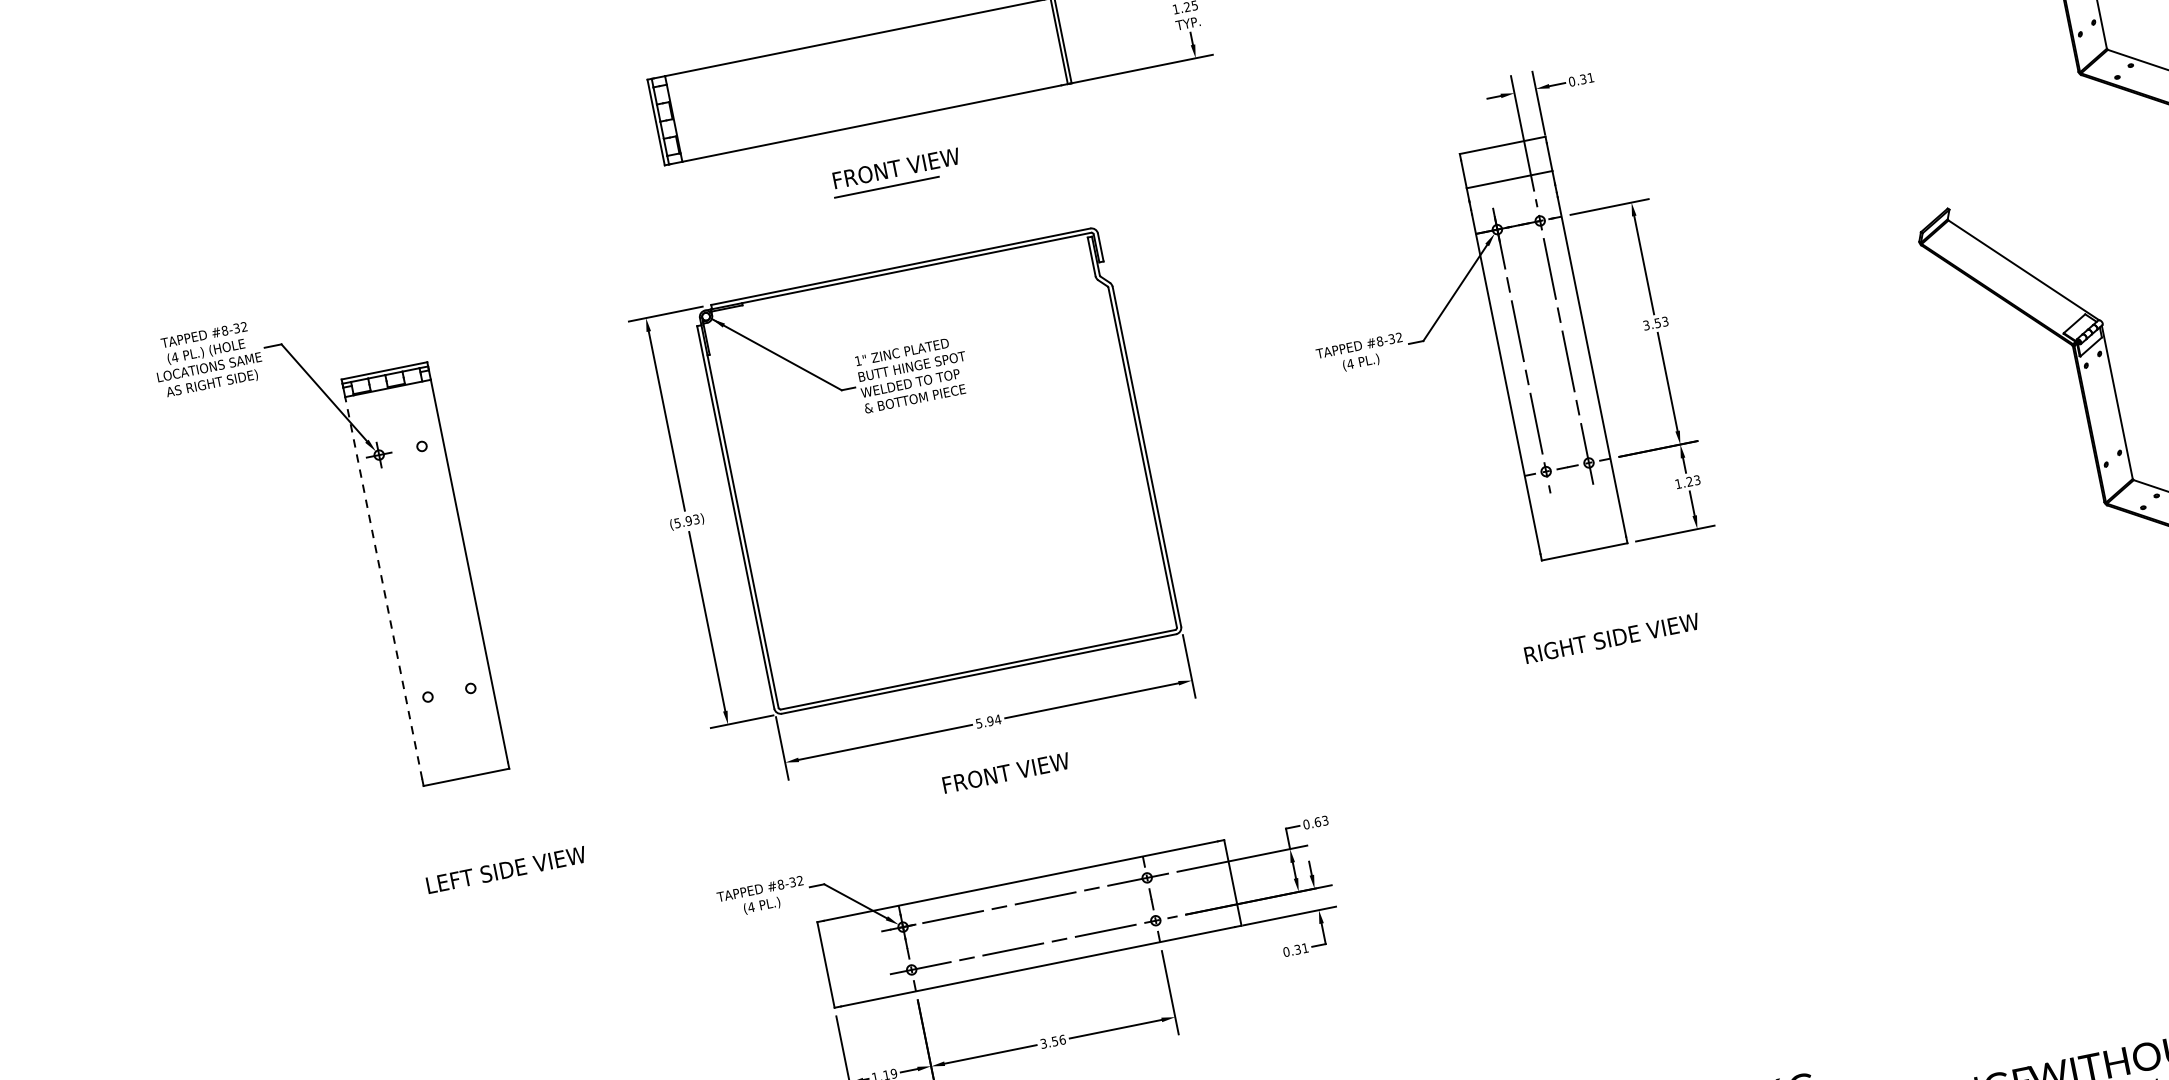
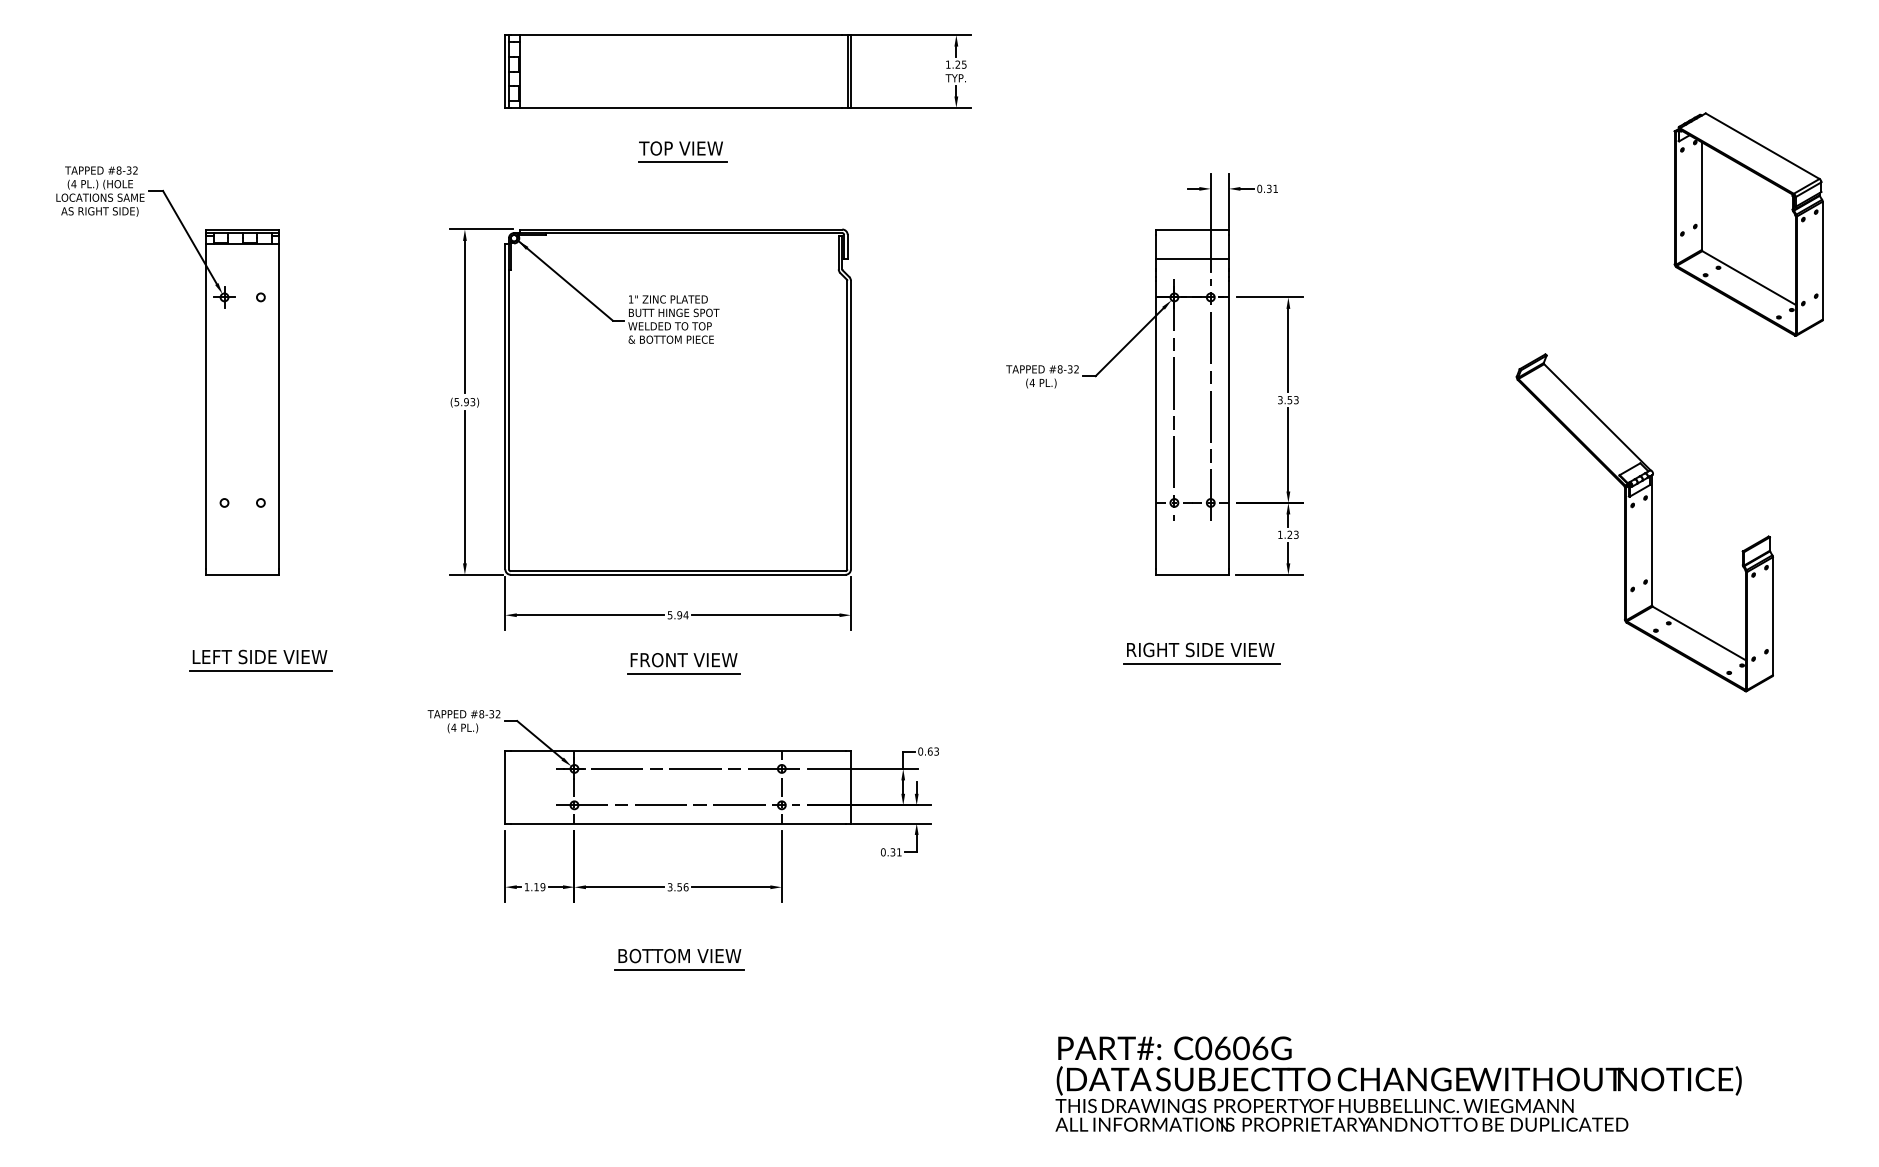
text: (895, 168) -> (693, 148), FRONT VIEW -> TOP VIEW
line: (383, 587) -> (206, 406), dashed -> solid
line: (1616, 654) -> (1201, 663), added
line: (1008, 788) -> (683, 673), added
line: (510, 885) -> (260, 670), added

